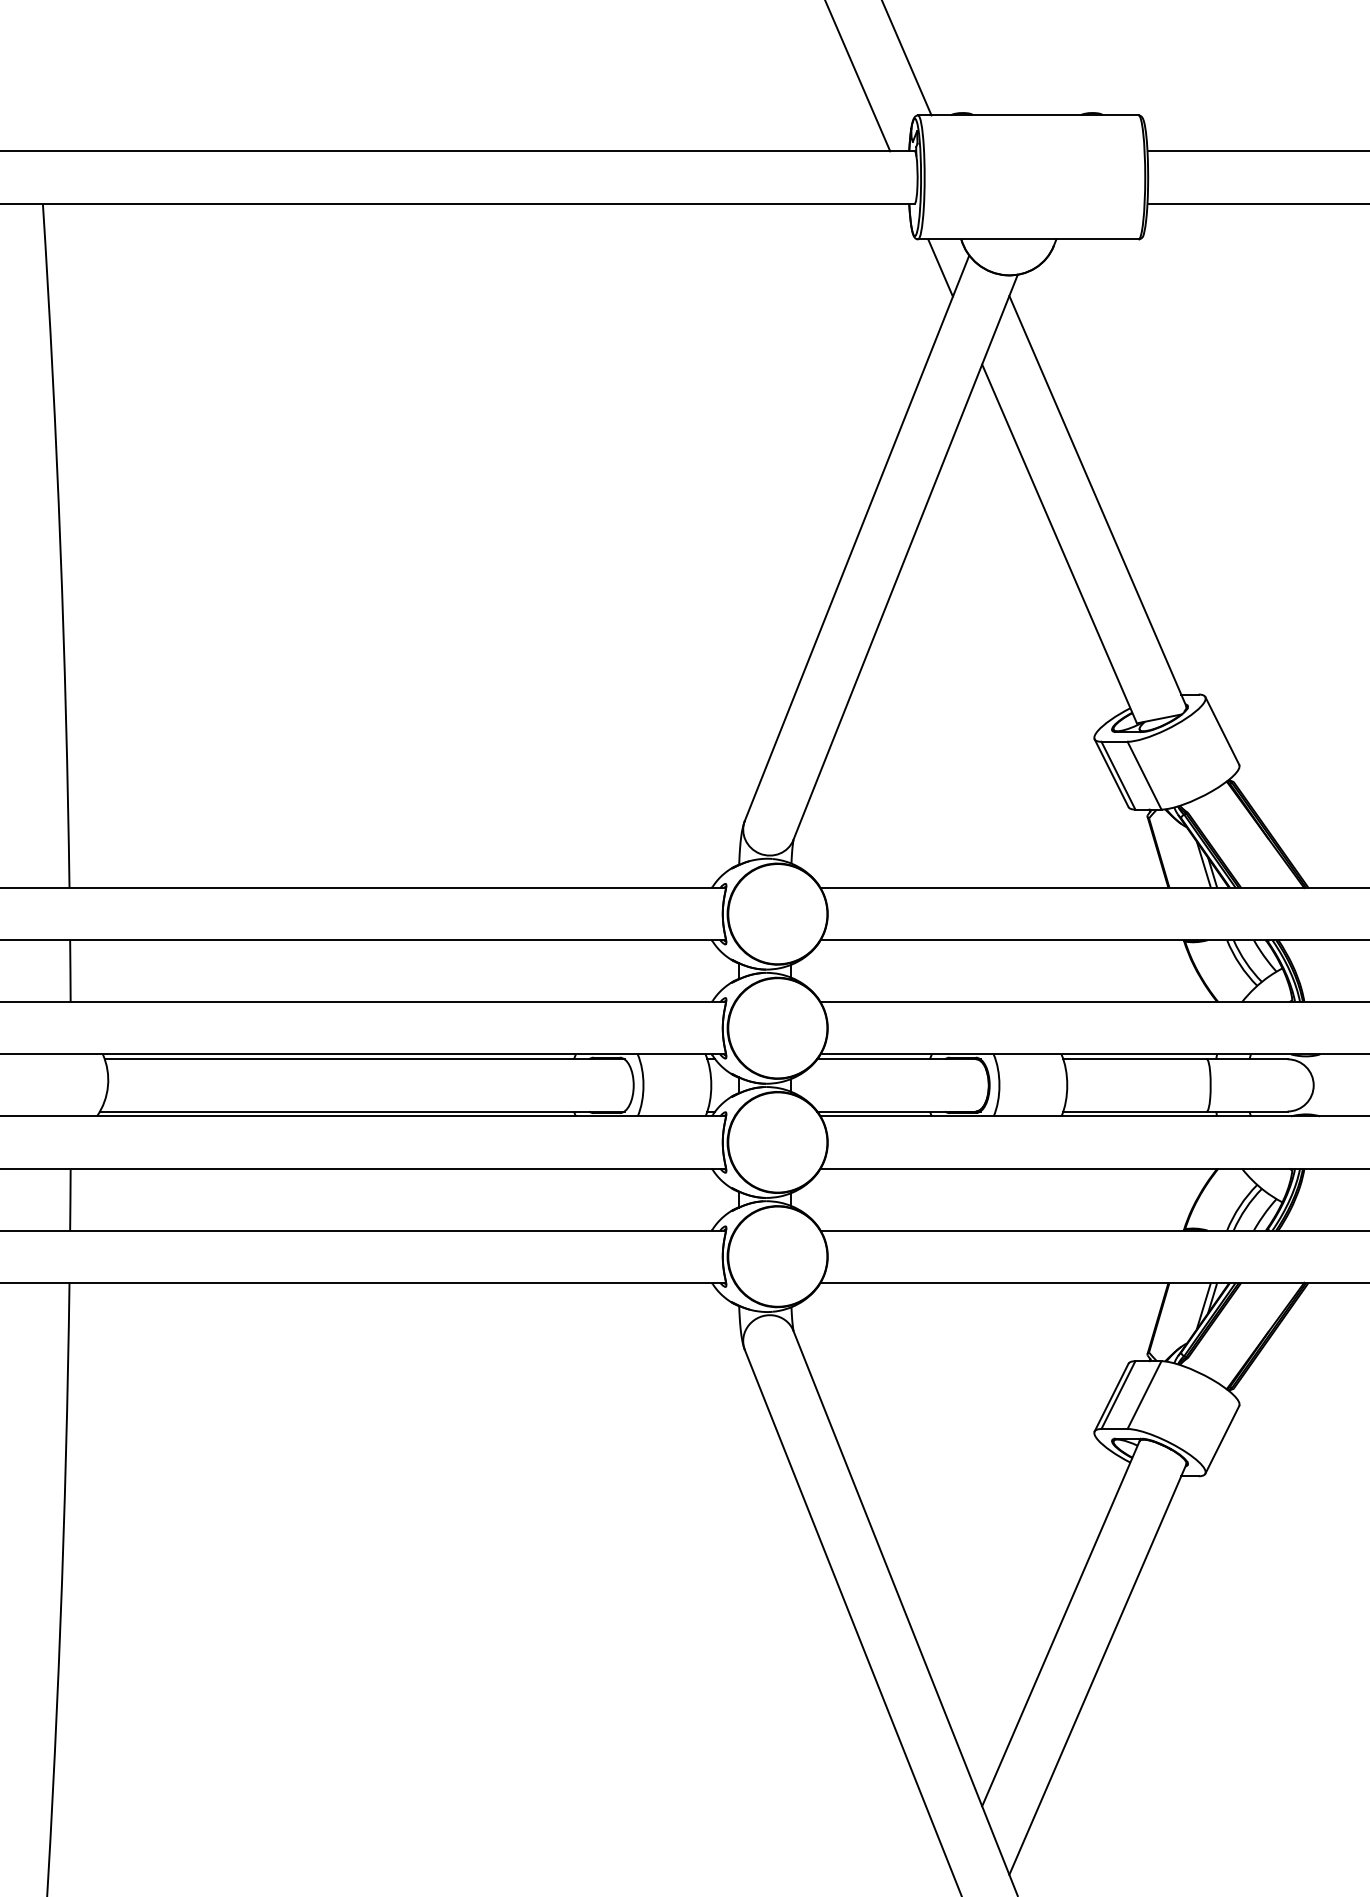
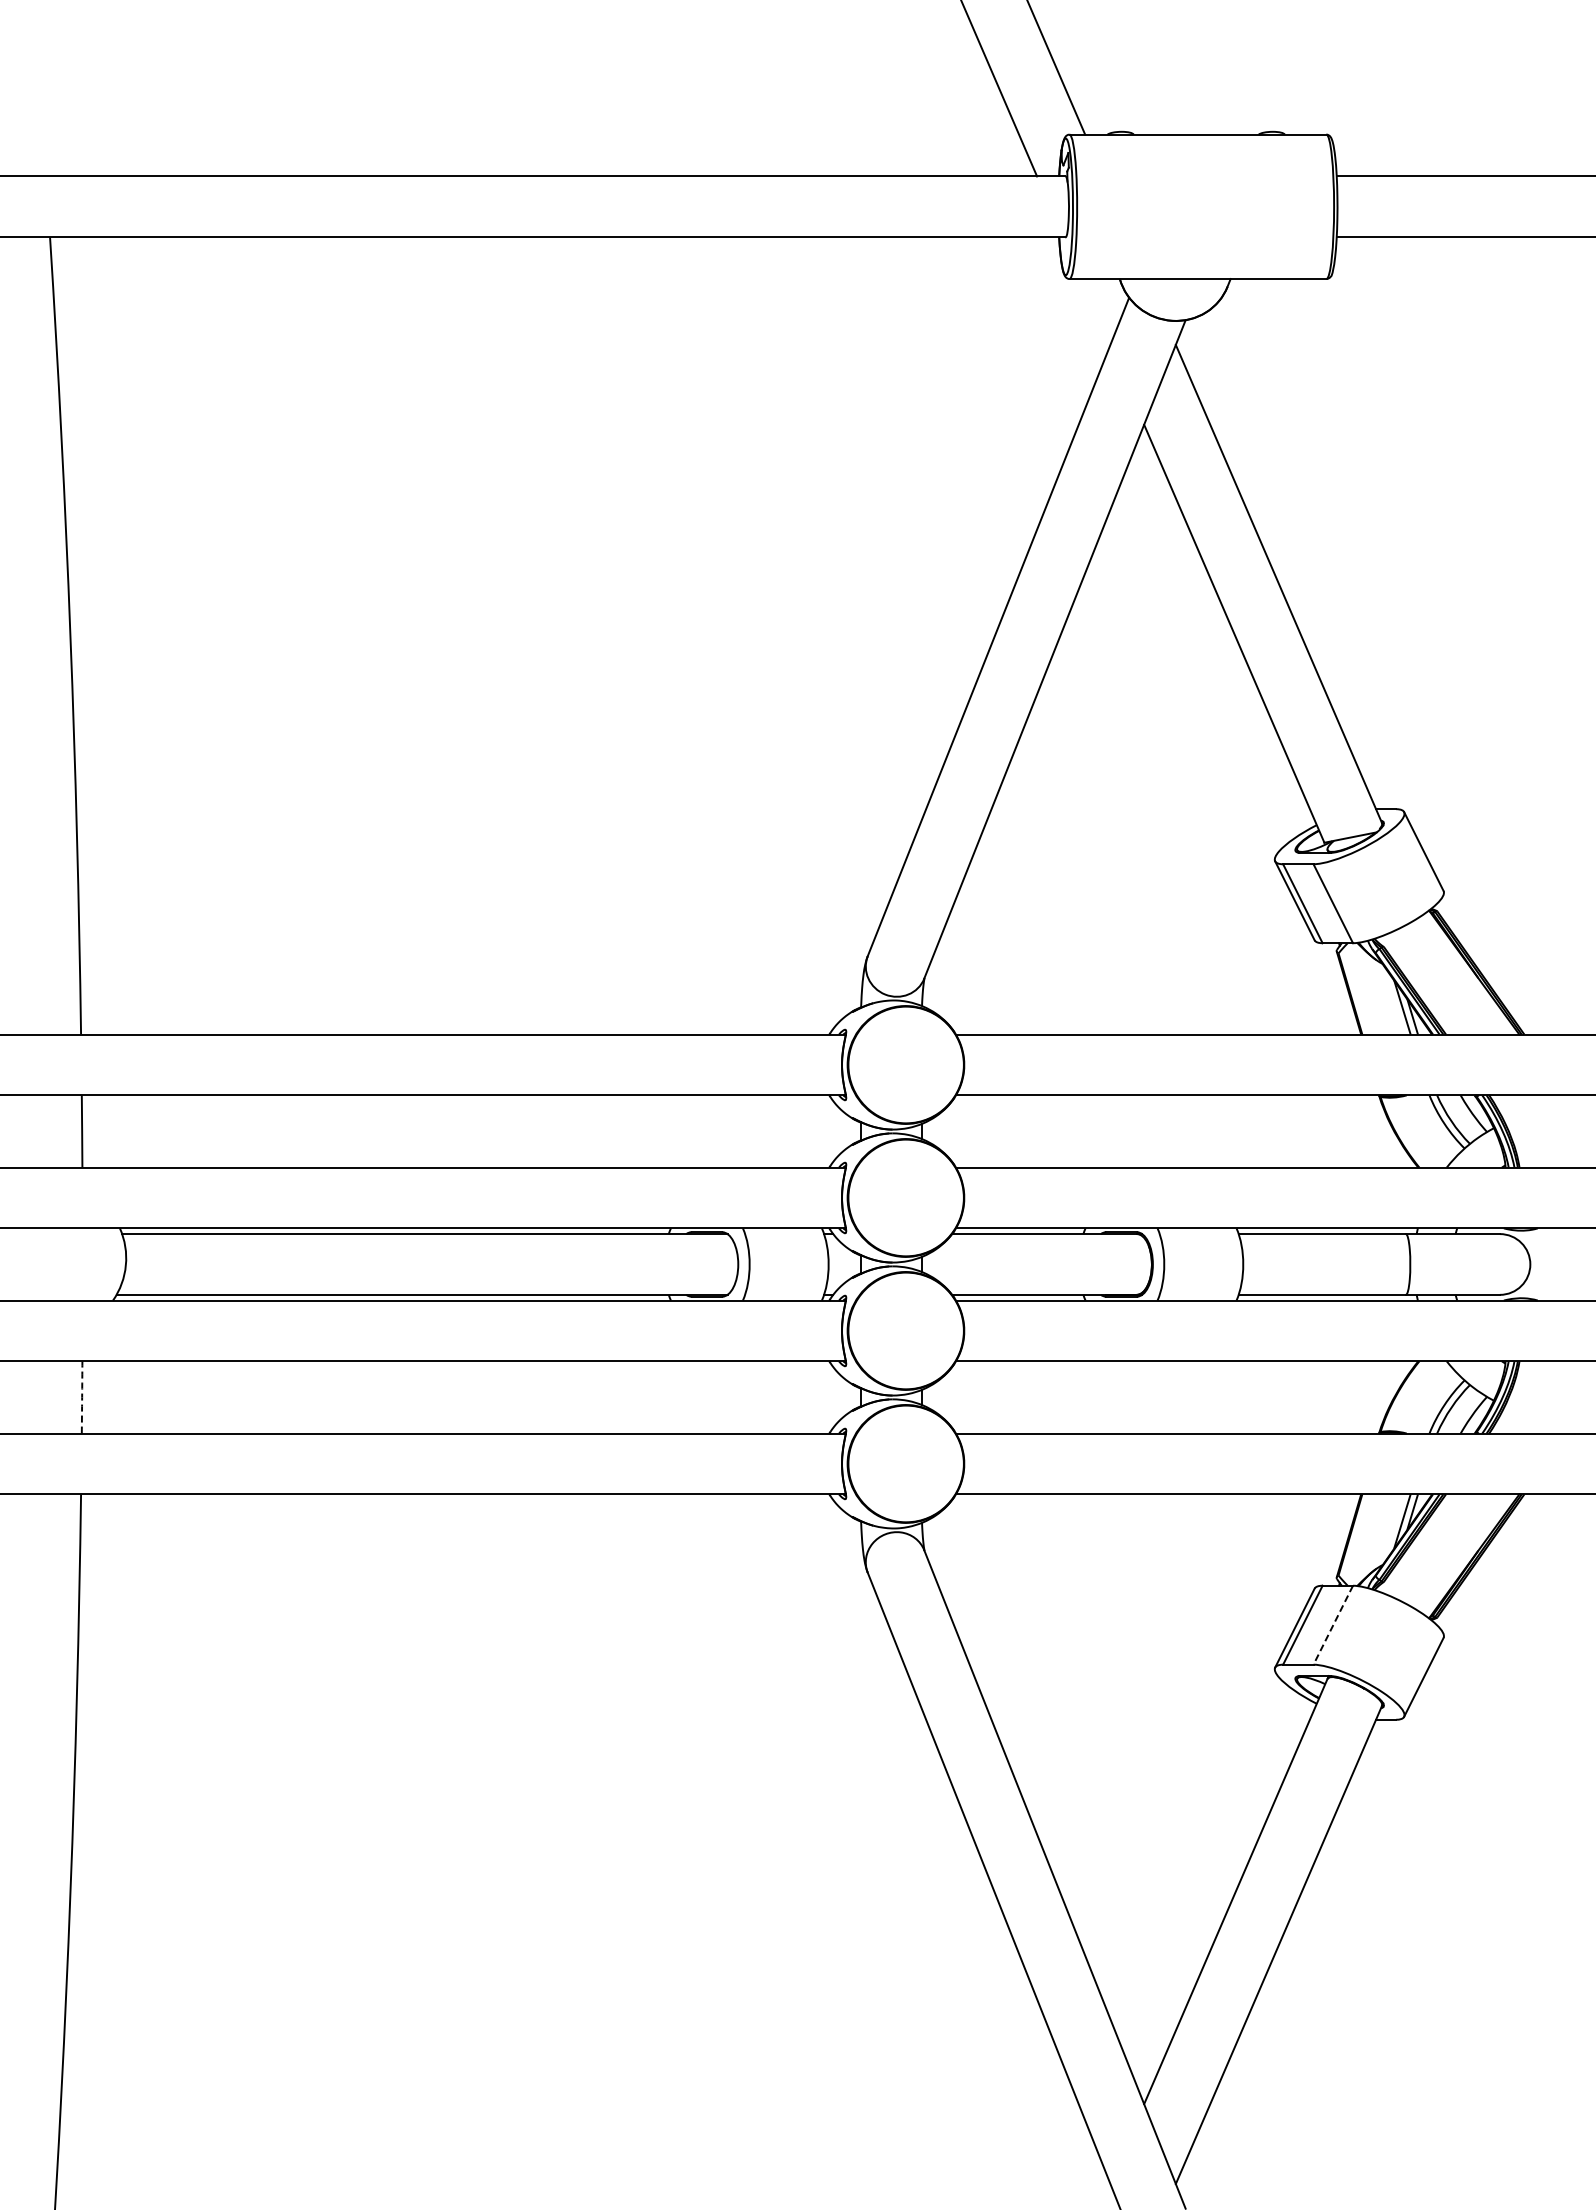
line: (940, 268) -> (1095, 312), removed
arc: (70, 1199) -> (82, 1397), solid -> dashed
line: (1144, 1395) -> (1333, 1625), solid -> dashed

